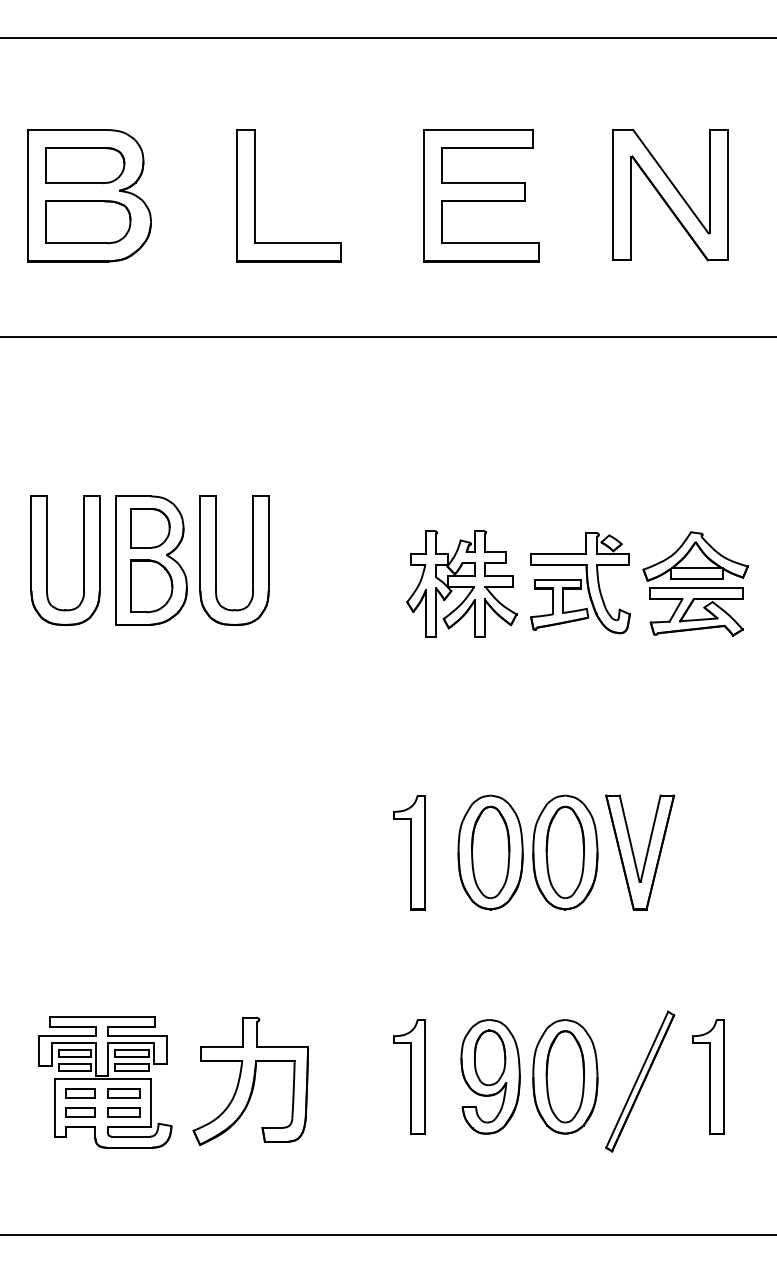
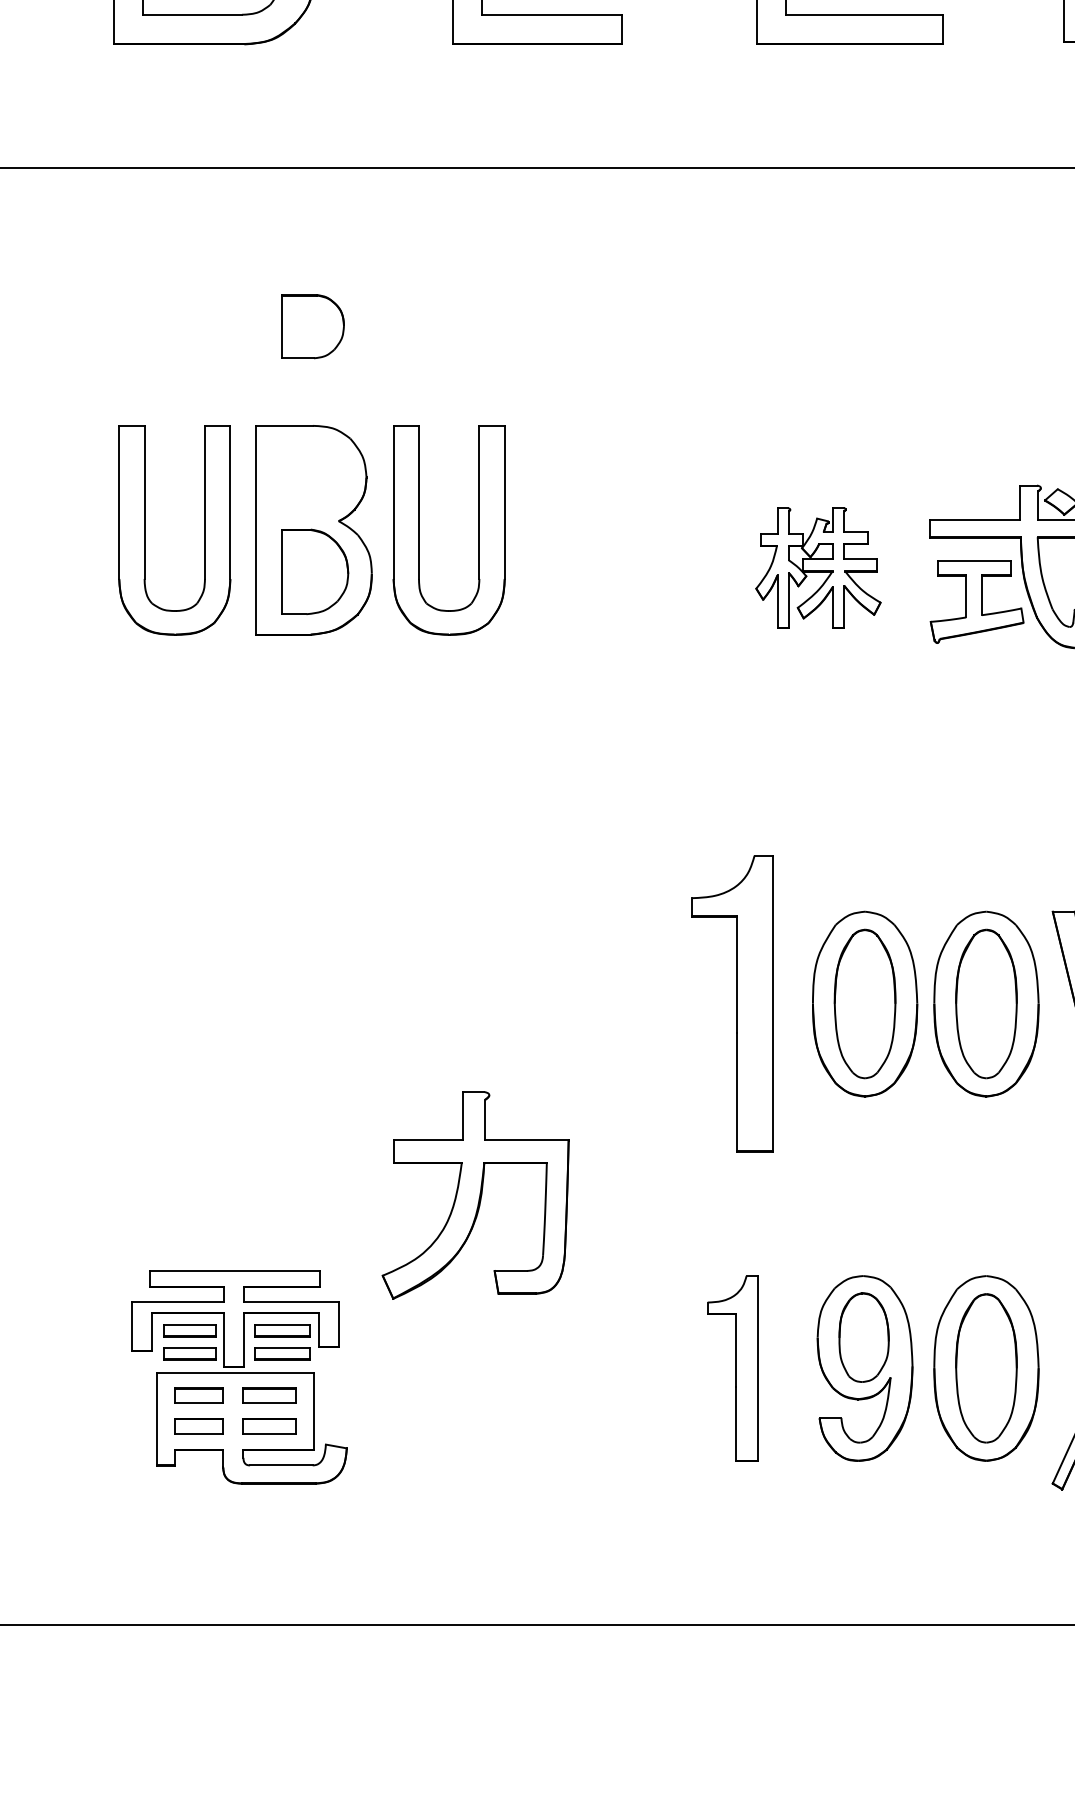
part: (150, 528) -> (312, 326), moved
part: (461, 583) -> (817, 567), size x0.7
part: (409, 852) -> (733, 1004), size x1.6
part: (250, 1080) -> (475, 1194), moved

